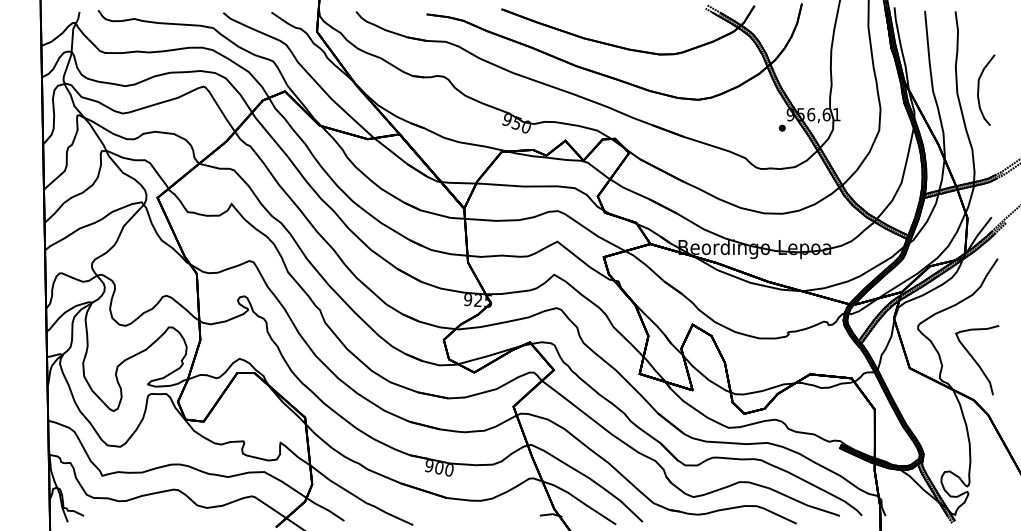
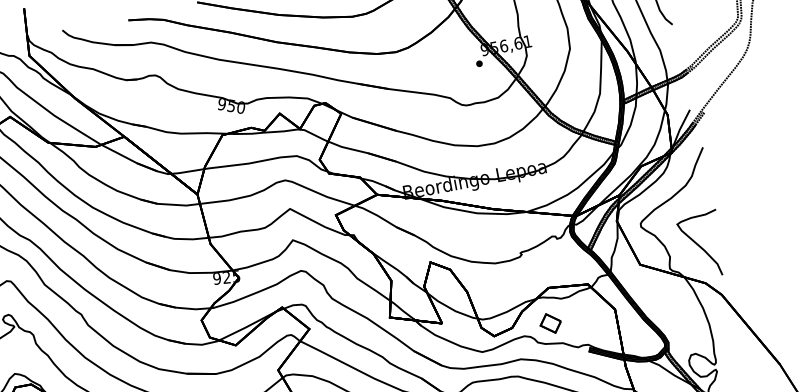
part: (804, 411) -> (549, 323), added

